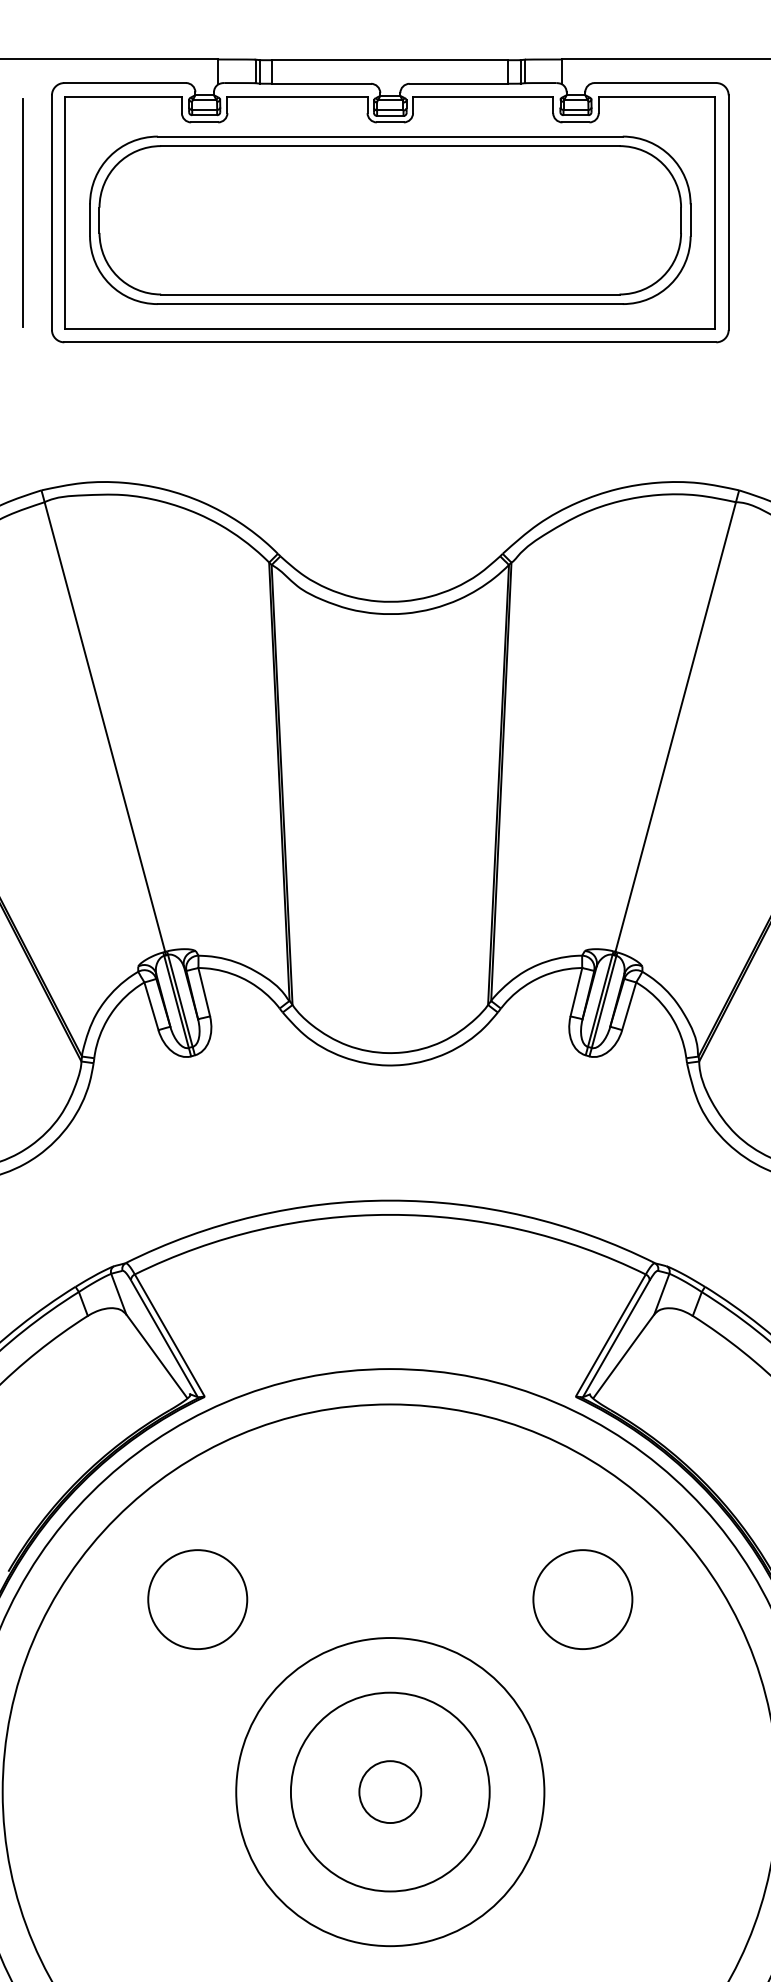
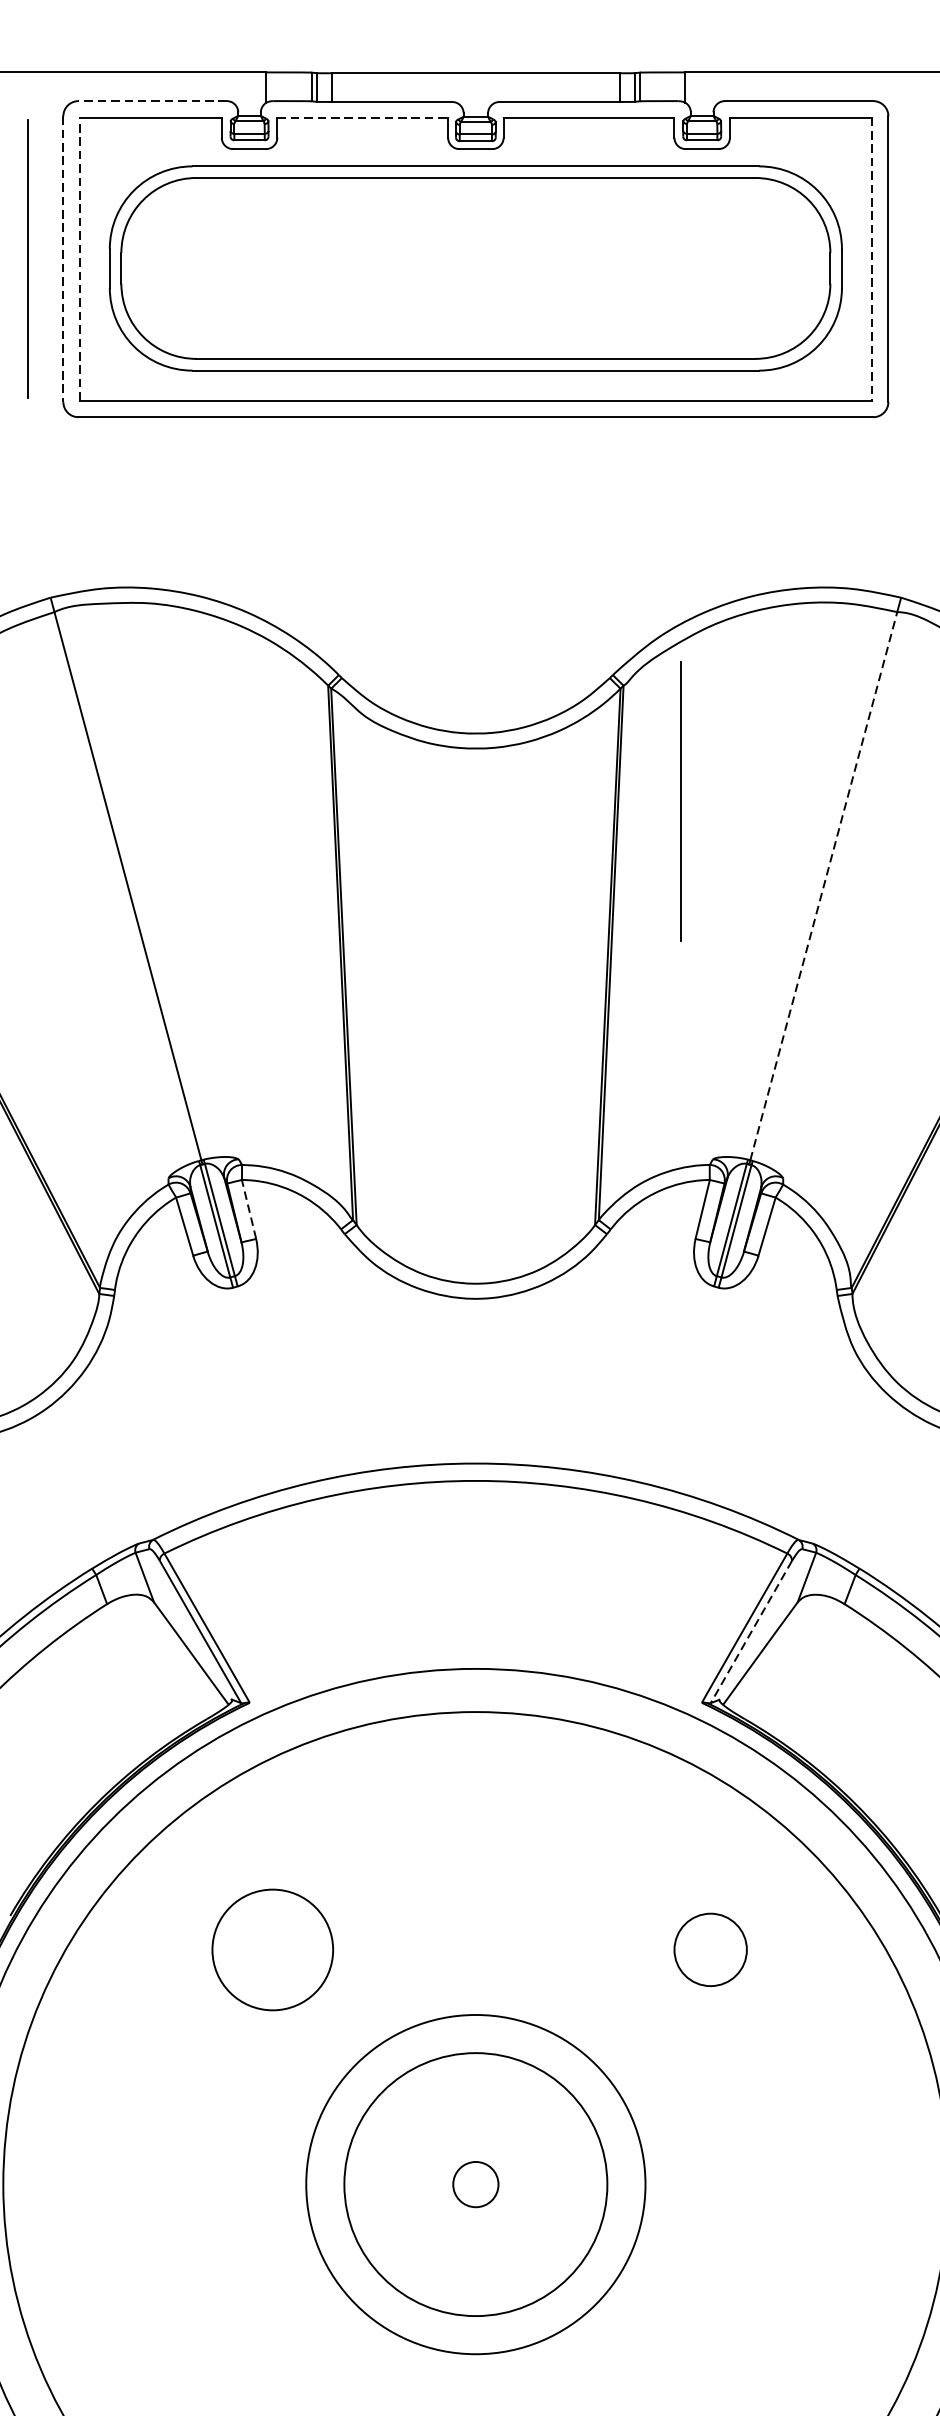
line: (125, 83) -> (153, 101), solid -> dashed
line: (298, 96) -> (363, 117), solid -> dashed
line: (65, 212) -> (79, 258), solid -> dashed
line: (51, 213) -> (62, 260), solid -> dashed
line: (715, 213) -> (872, 260), solid -> dashed
line: (557, 657) -> (679, 801), added
line: (675, 727) -> (823, 886), solid -> dashed
line: (204, 992) -> (249, 1209), solid -> dashed
line: (616, 1339) -> (751, 1632), solid -> dashed
circle: (197, 1599) -> (272, 1949), moved
circle: (582, 1599) -> (710, 1949), size x0.6
circle: (389, 1791) -> (474, 2183), size x1.4
circle: (390, 1792) -> (476, 2185), size x0.6
circle: (390, 1792) -> (476, 2185), size x0.7

